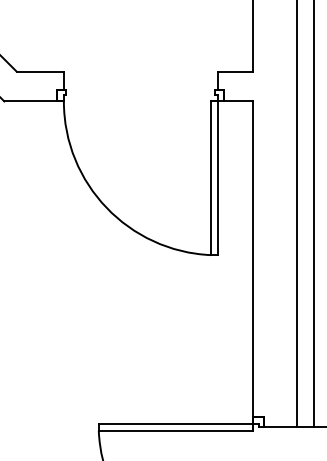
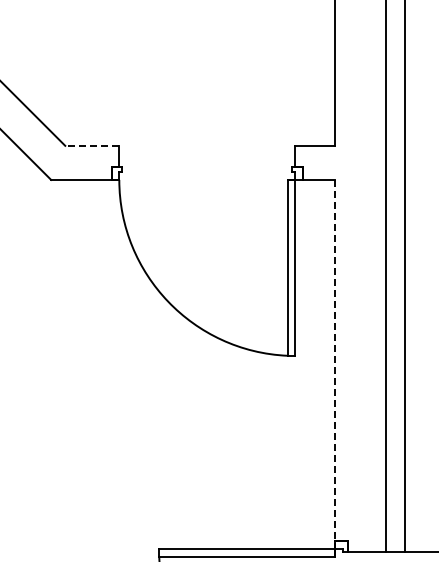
line: (39, 71) -> (91, 145), solid -> dashed
line: (252, 263) -> (335, 365), solid -> dashed

